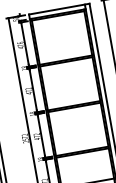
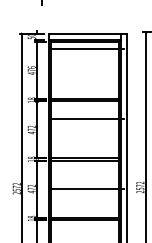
line: (60, 20) -> (87, 48), added
line: (70, 74) -> (87, 118), added
line: (79, 128) -> (87, 188), added

